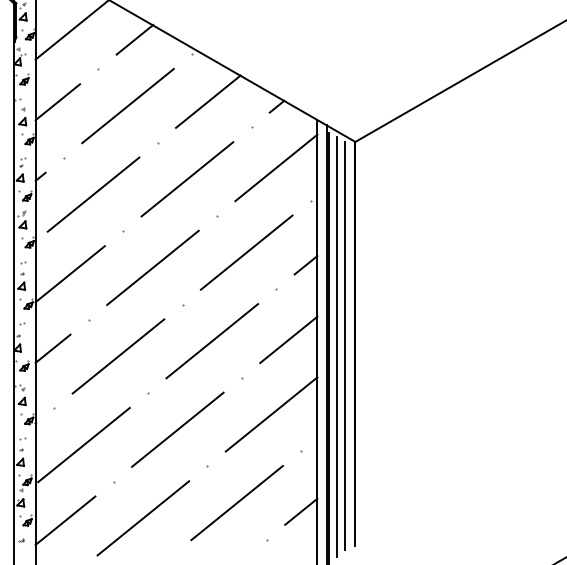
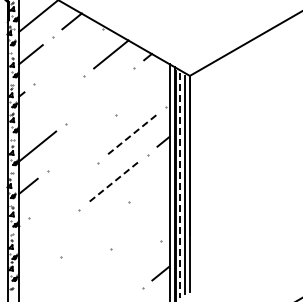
line: (128, 105) -> (68, 56), removed
line: (276, 167) -> (147, 89), removed
line: (186, 178) -> (99, 95), removed
line: (92, 193) -> (49, 103), removed
line: (246, 253) -> (131, 135), solid -> dashed
line: (152, 268) -> (81, 143), removed
line: (289, 339) -> (154, 181), removed
line: (212, 341) -> (113, 182), solid -> dashed
line: (337, 348) -> (180, 186), solid -> dashed
line: (116, 356) -> (62, 190), removed
line: (270, 414) -> (144, 221), removed
line: (176, 429) -> (94, 229), removed
line: (83, 444) -> (44, 237), removed
line: (236, 502) -> (126, 268), removed
line: (143, 517) -> (76, 276), removed
line: (66, 521) -> (35, 278), removed

